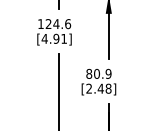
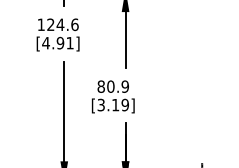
text: (98, 89) -> (112, 105), [2.48] -> [3.19]

